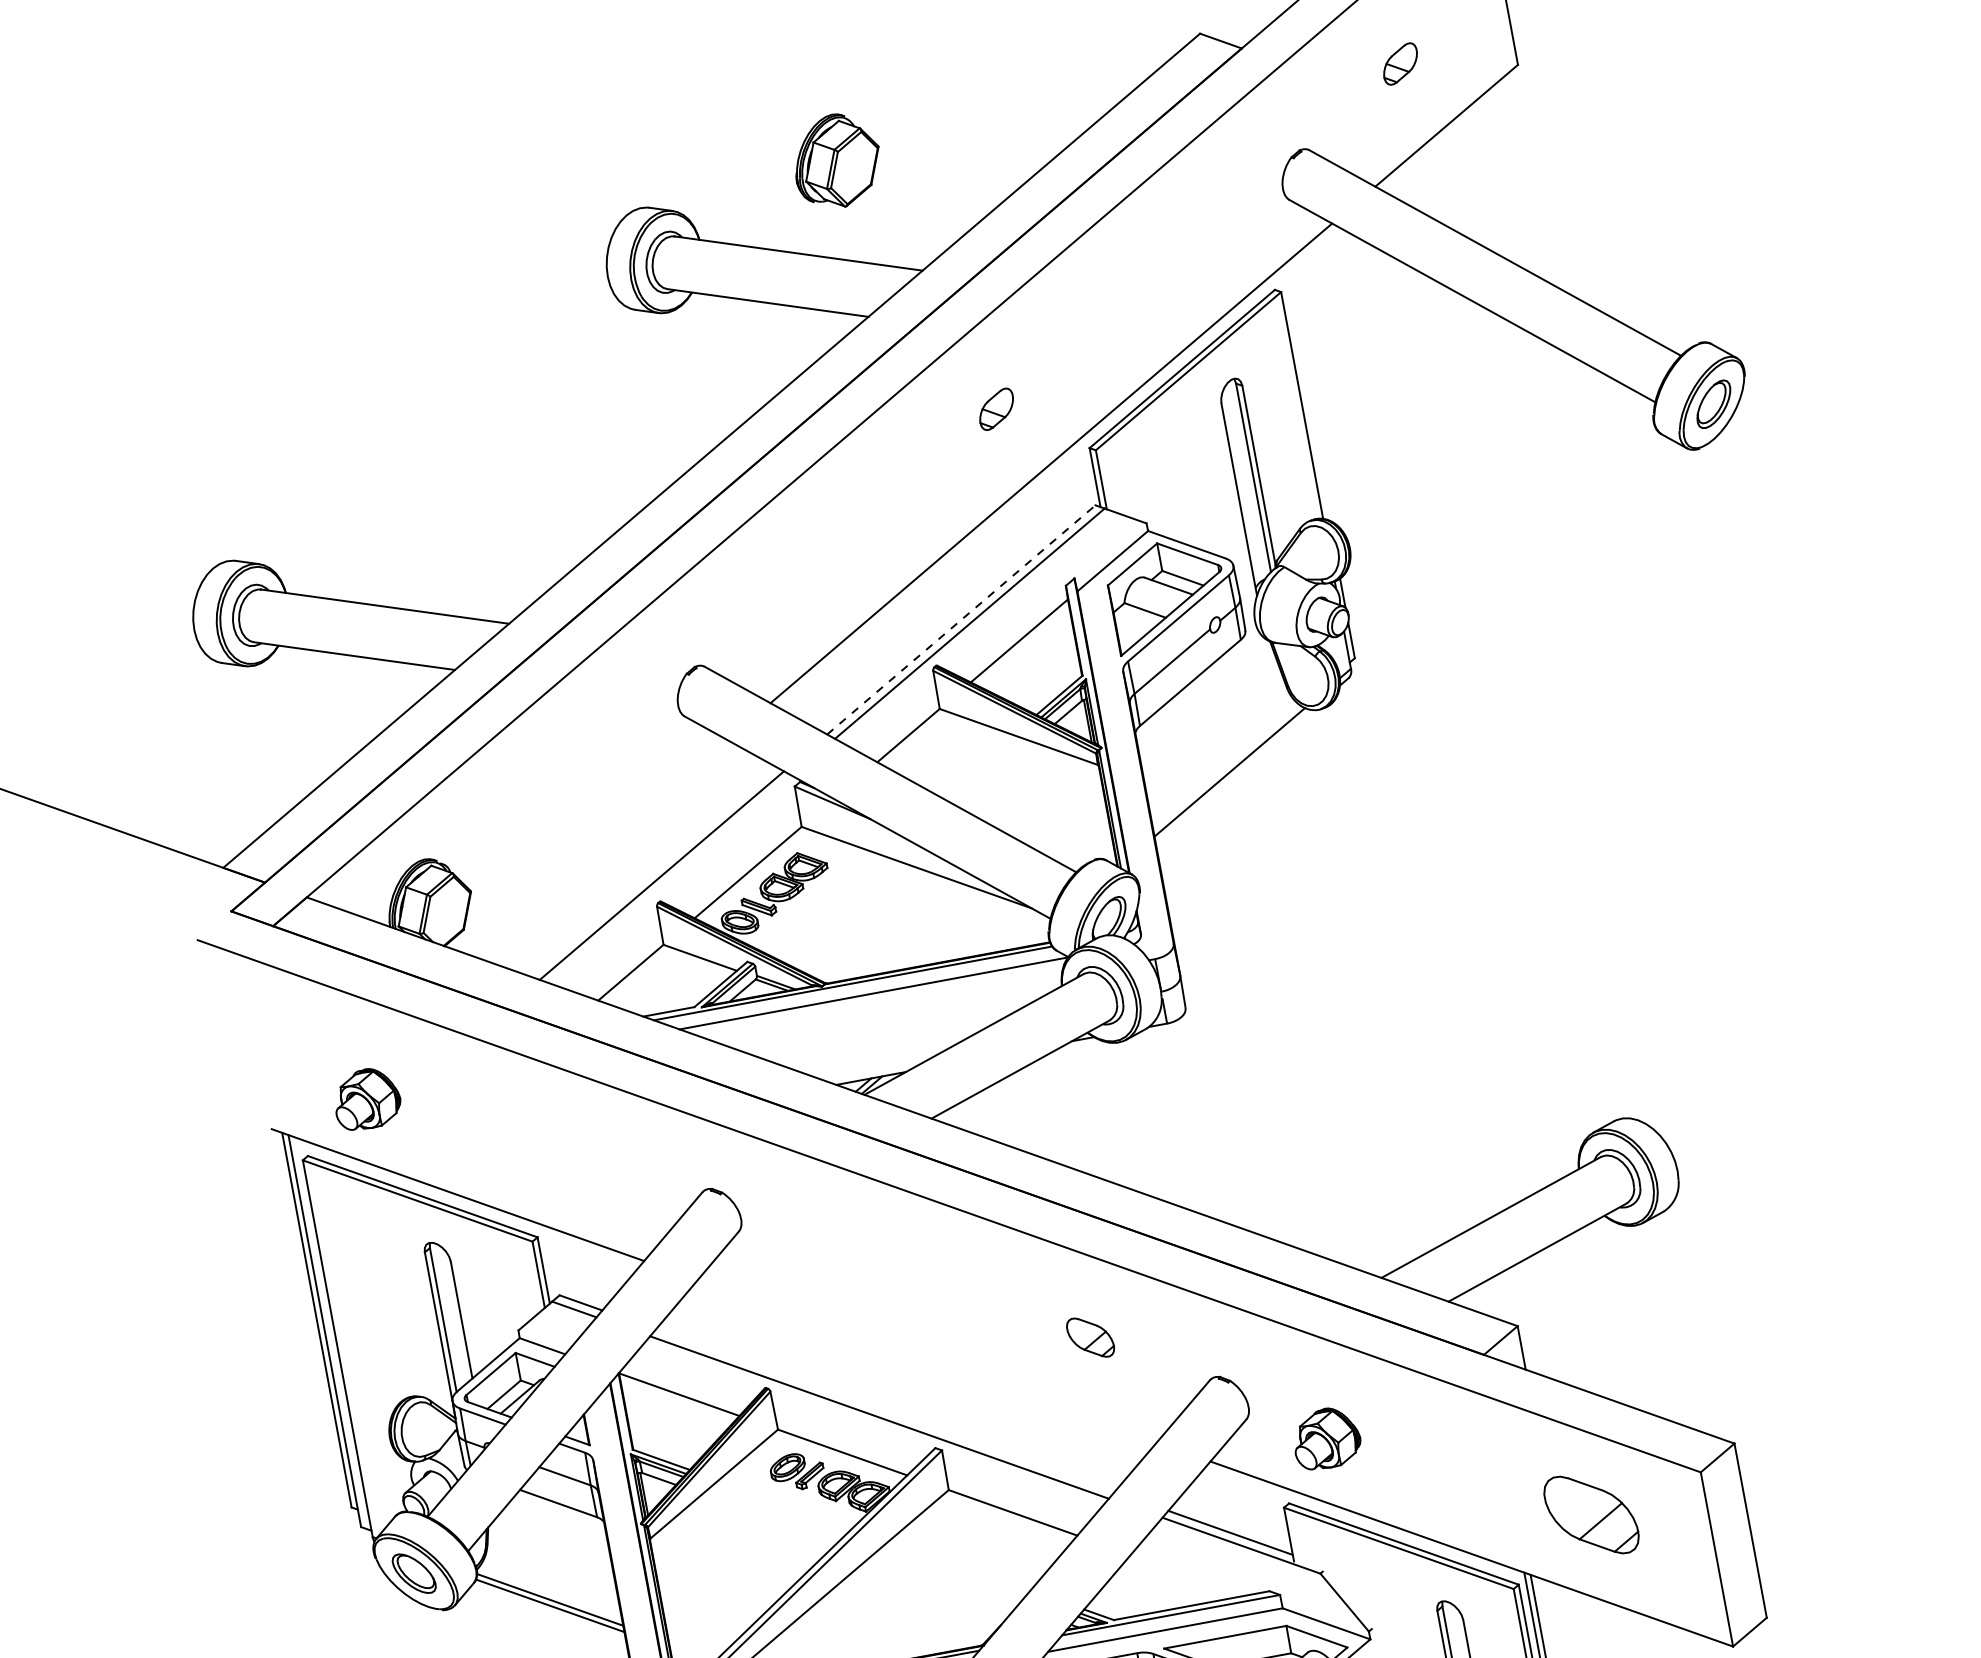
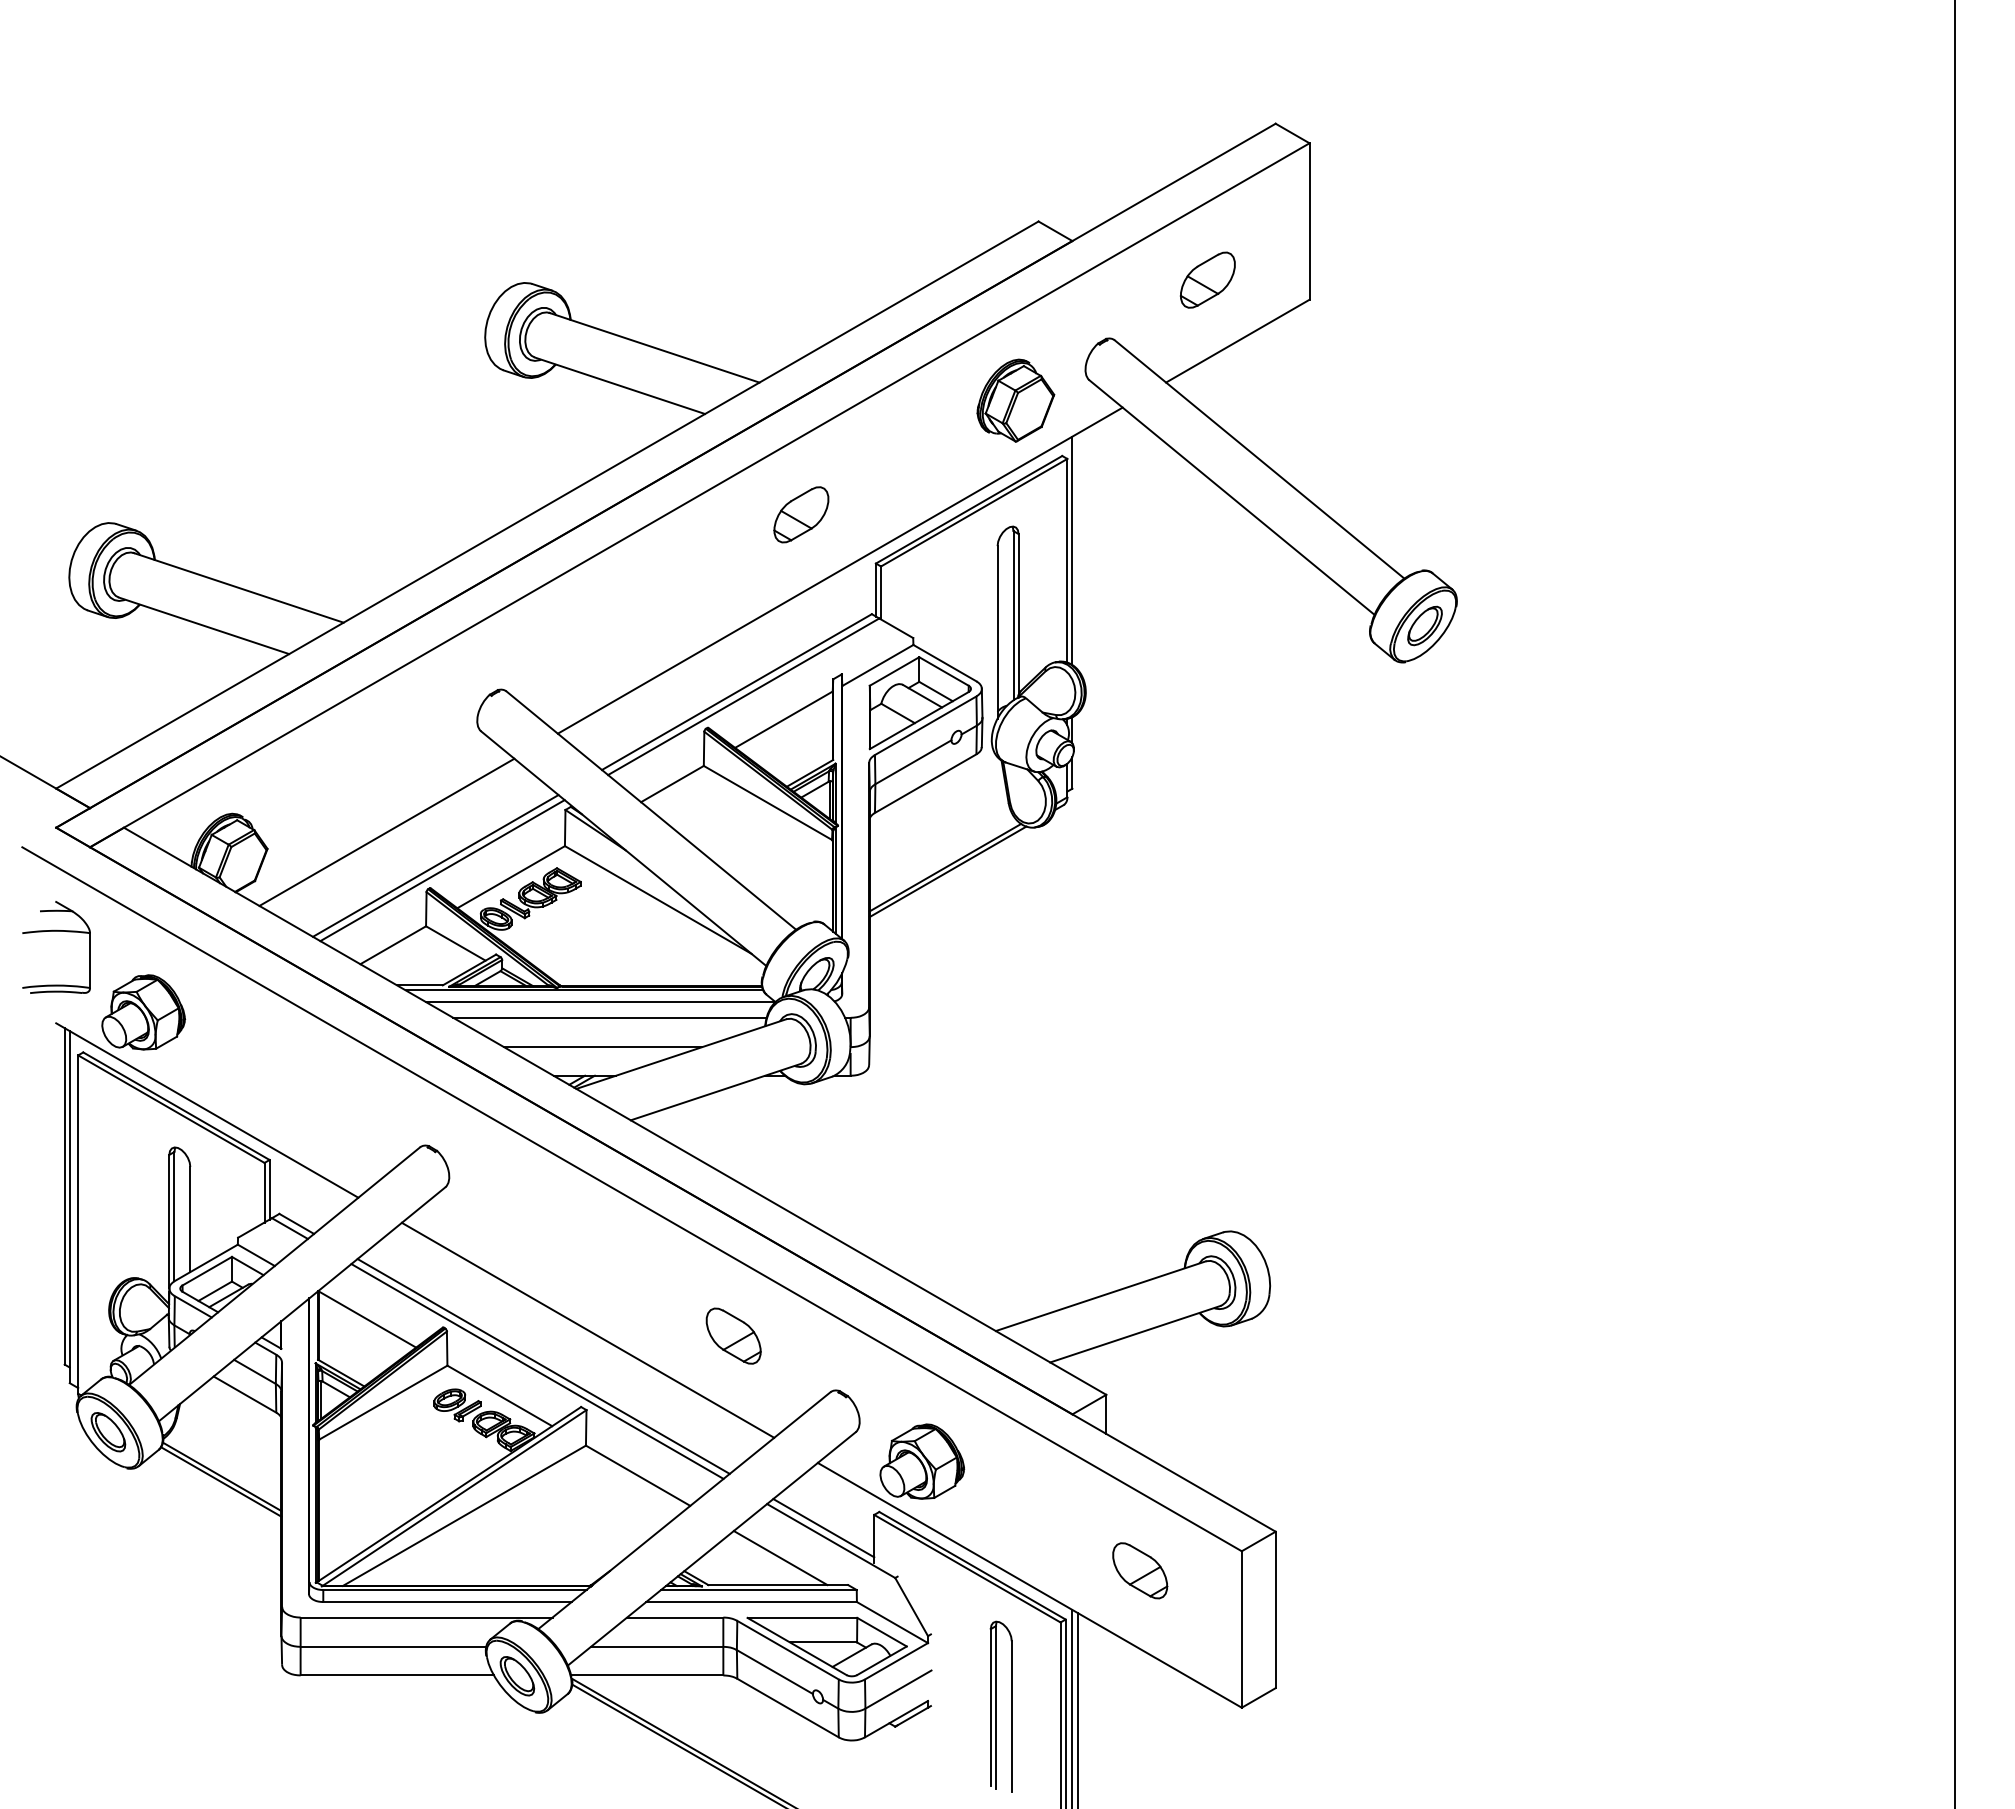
part: (1400, 63) -> (1207, 279), size x1.67
part: (836, 160) -> (1015, 400), moved
line: (1305, 393) -> (1072, 550), added
part: (996, 408) -> (801, 514), size x1.67
line: (960, 620) -> (736, 692), dashed -> solid
line: (1232, 776) -> (947, 871), added
line: (599, 847) -> (386, 831), added
line: (670, 879) -> (442, 870), added
line: (886, 1008) -> (609, 1017), added
part: (253, 1026) -> (56, 931), added
line: (886, 1043) -> (603, 1047), added
part: (366, 1099) -> (143, 1012), size x1.43
part: (1090, 1337) -> (733, 1335), size x1.43
line: (926, 1360) -> (587, 1329), added
line: (885, 1410) -> (543, 1366), added
part: (1326, 1438) -> (922, 1461), size x1.43
part: (1591, 1514) -> (1140, 1570), size x0.71
line: (1188, 1575) -> (780, 1558), added

